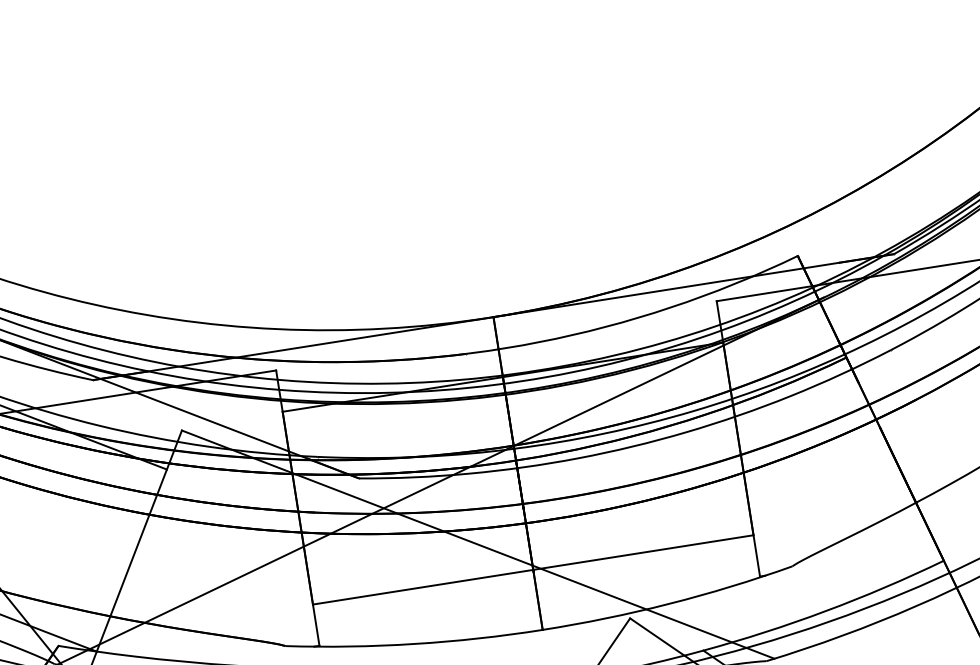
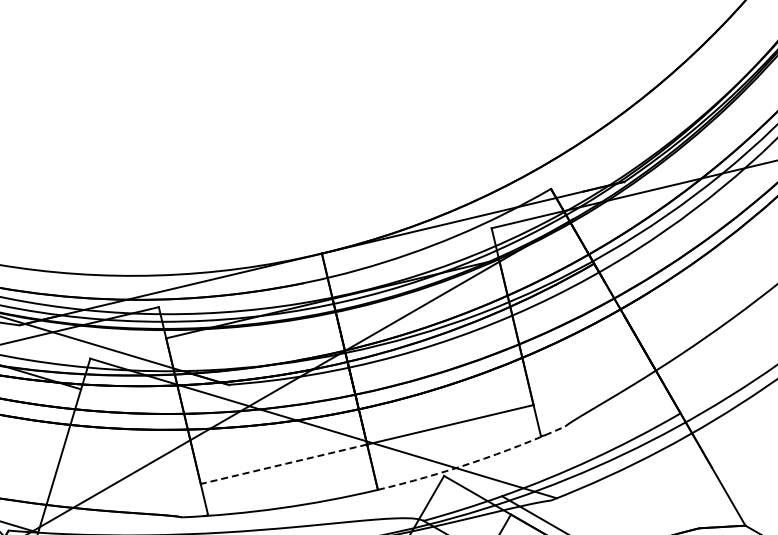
line: (422, 587) -> (283, 464), solid -> dashed
arc: (669, 603) -> (473, 462), solid -> dashed

